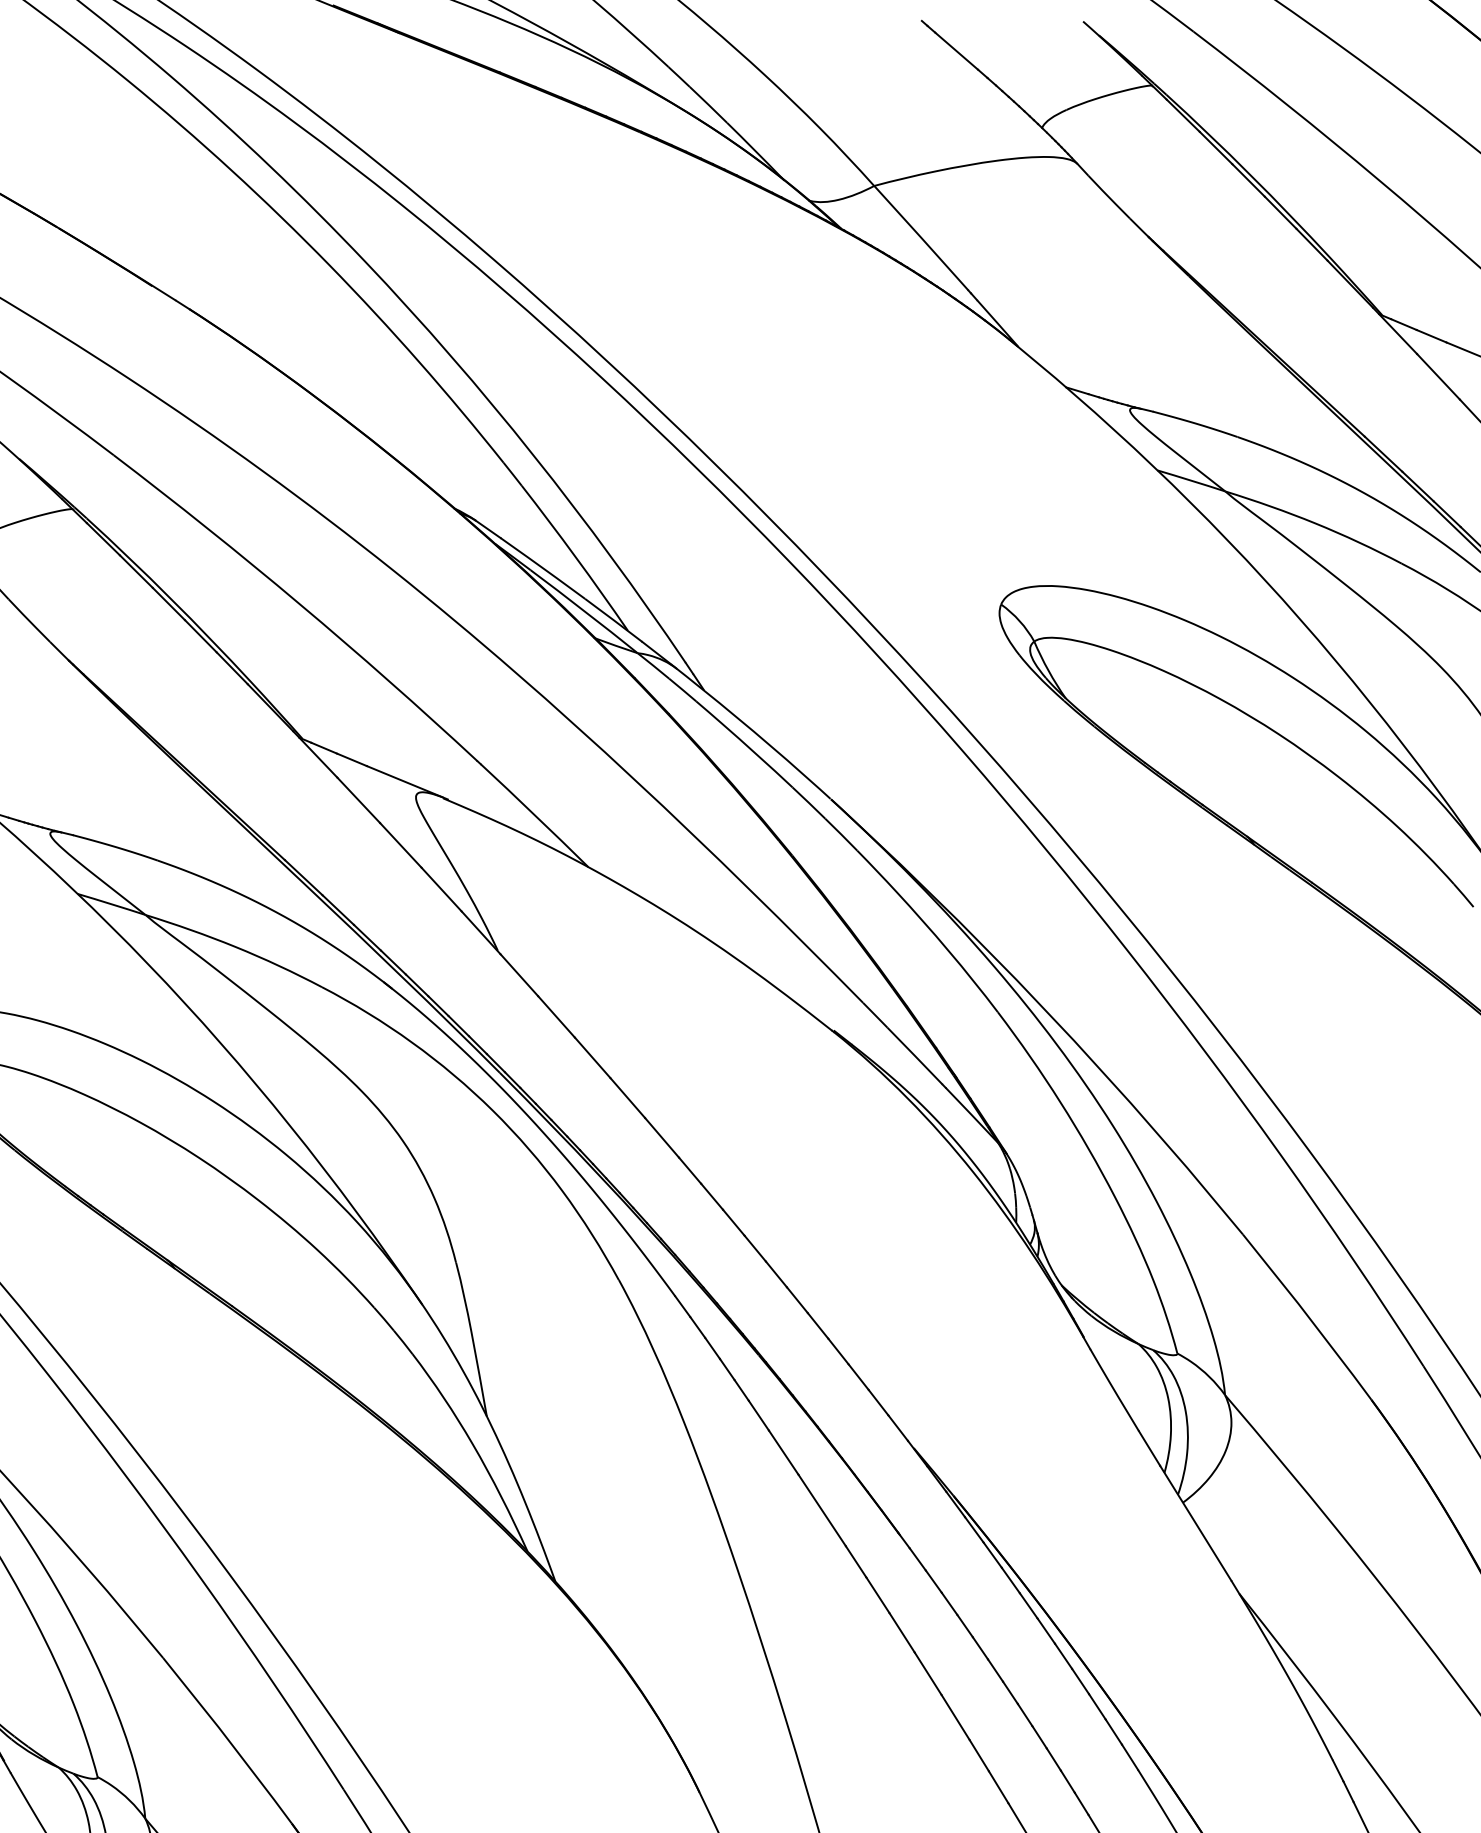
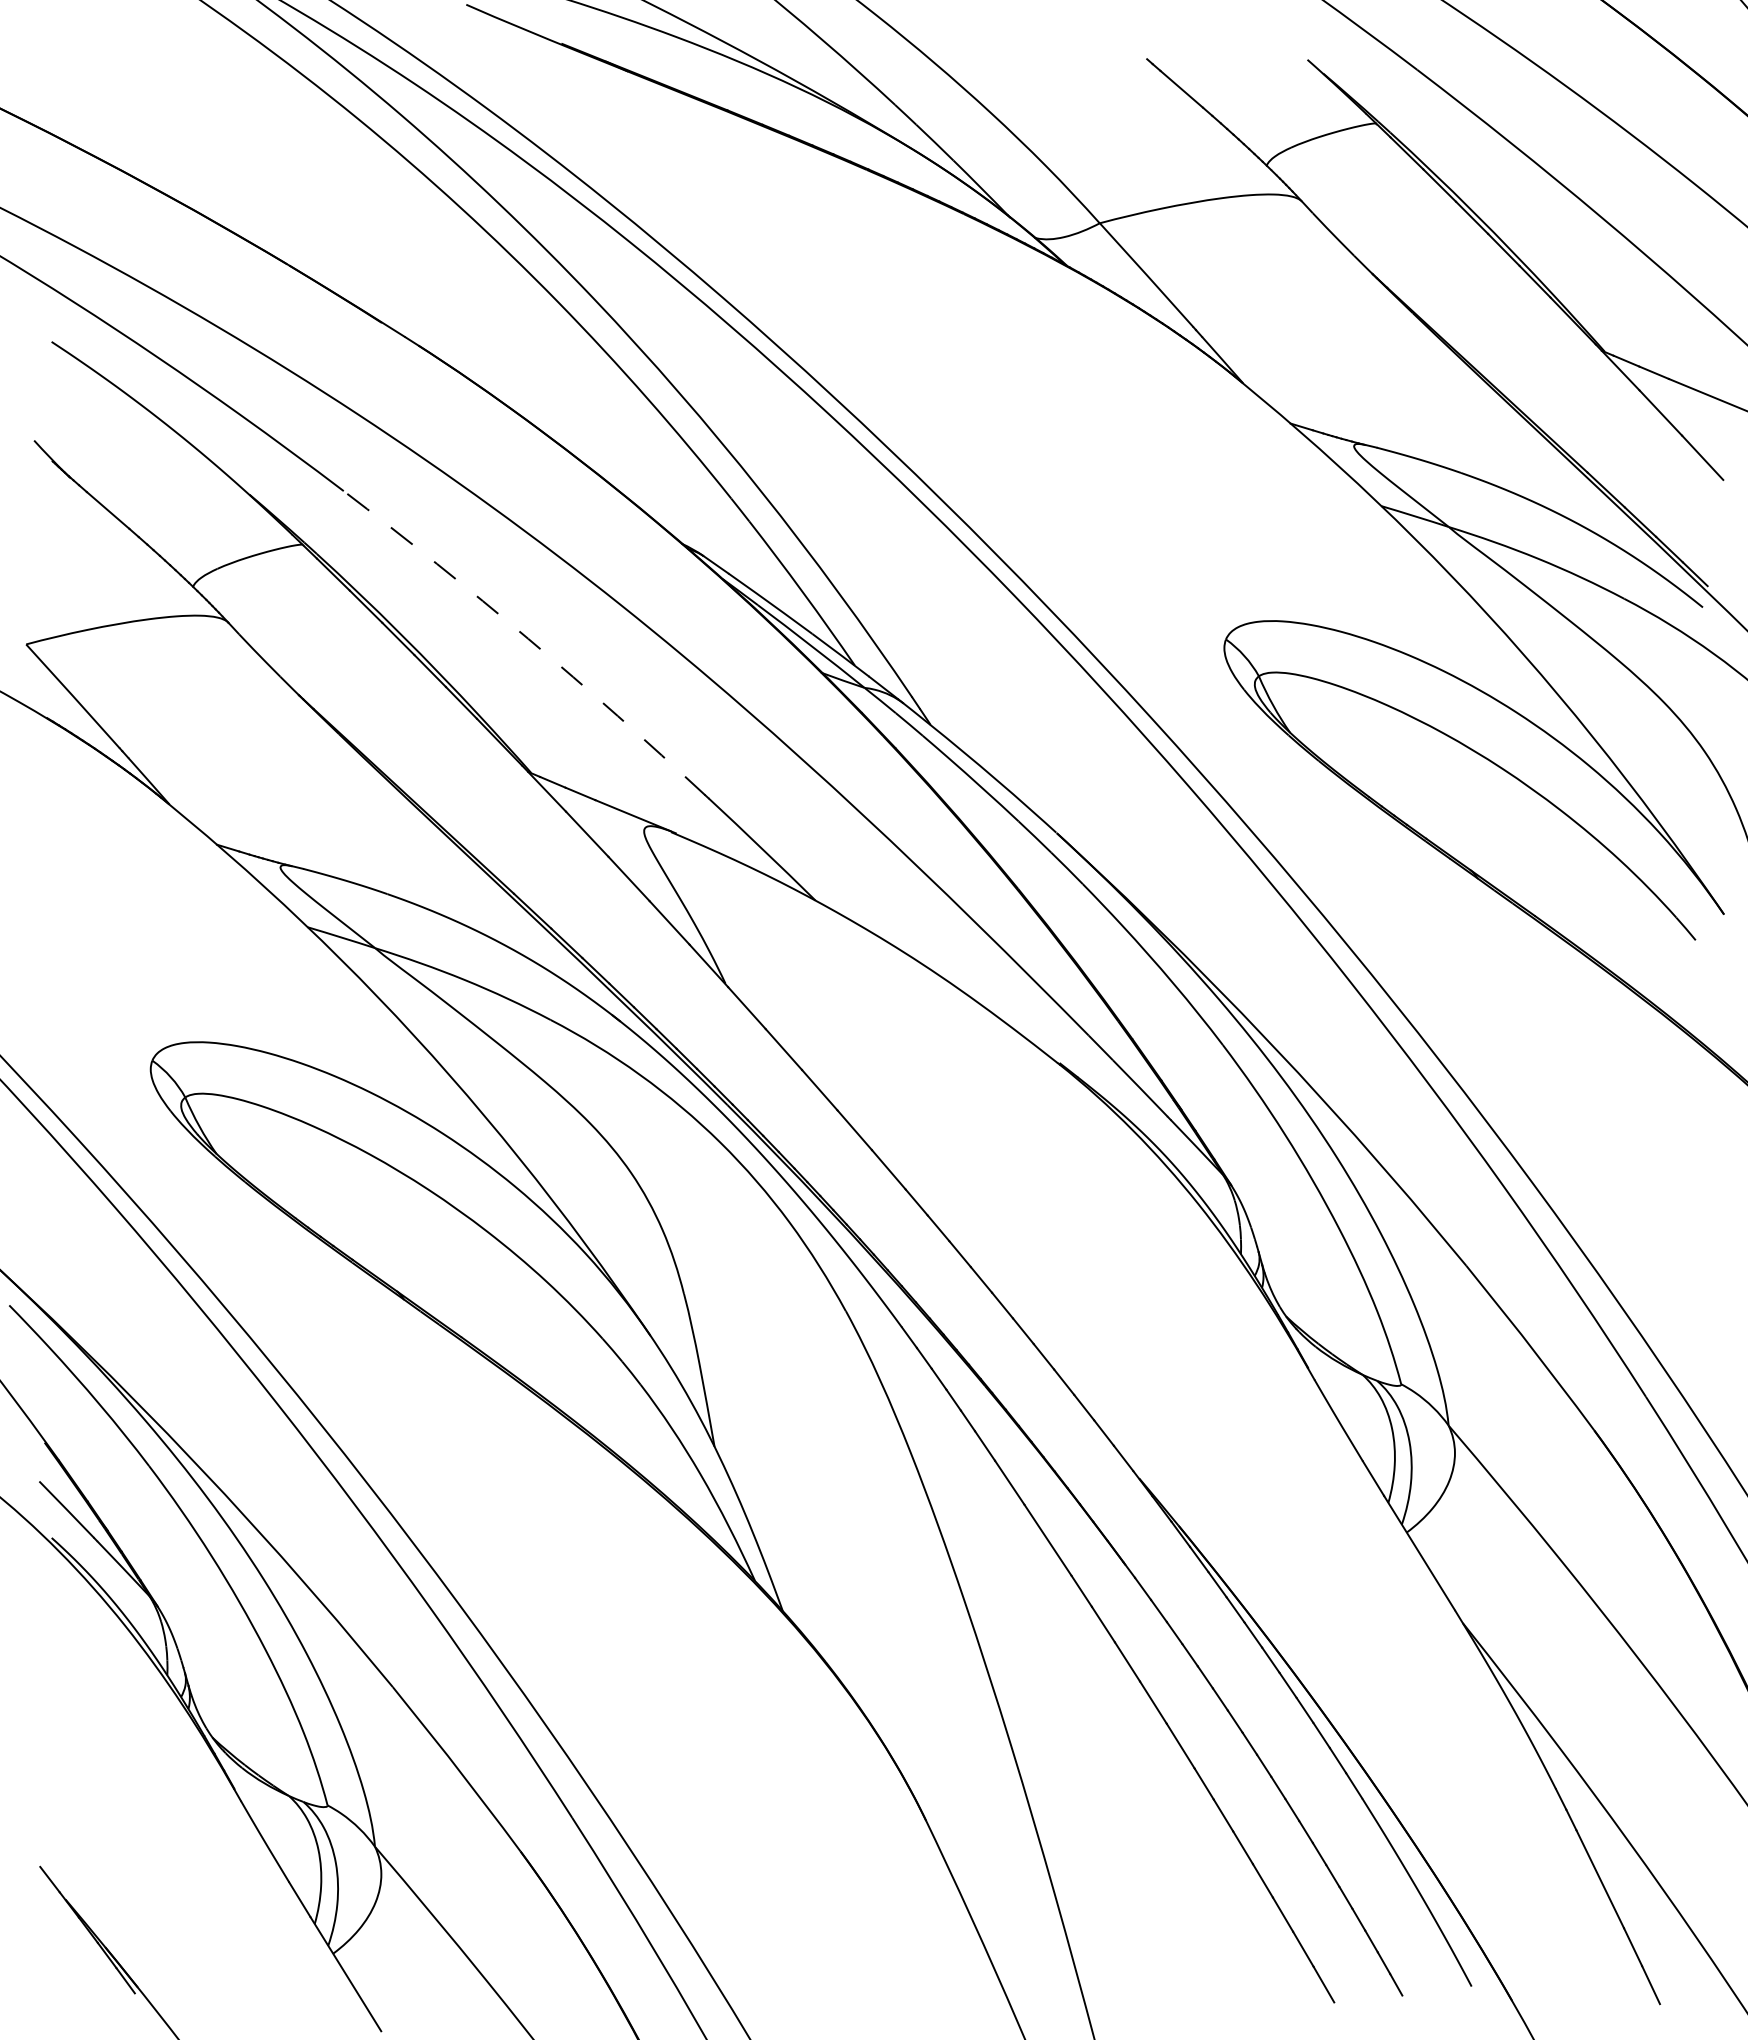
arc: (299, 603) -> (528, 638), solid -> dashed

